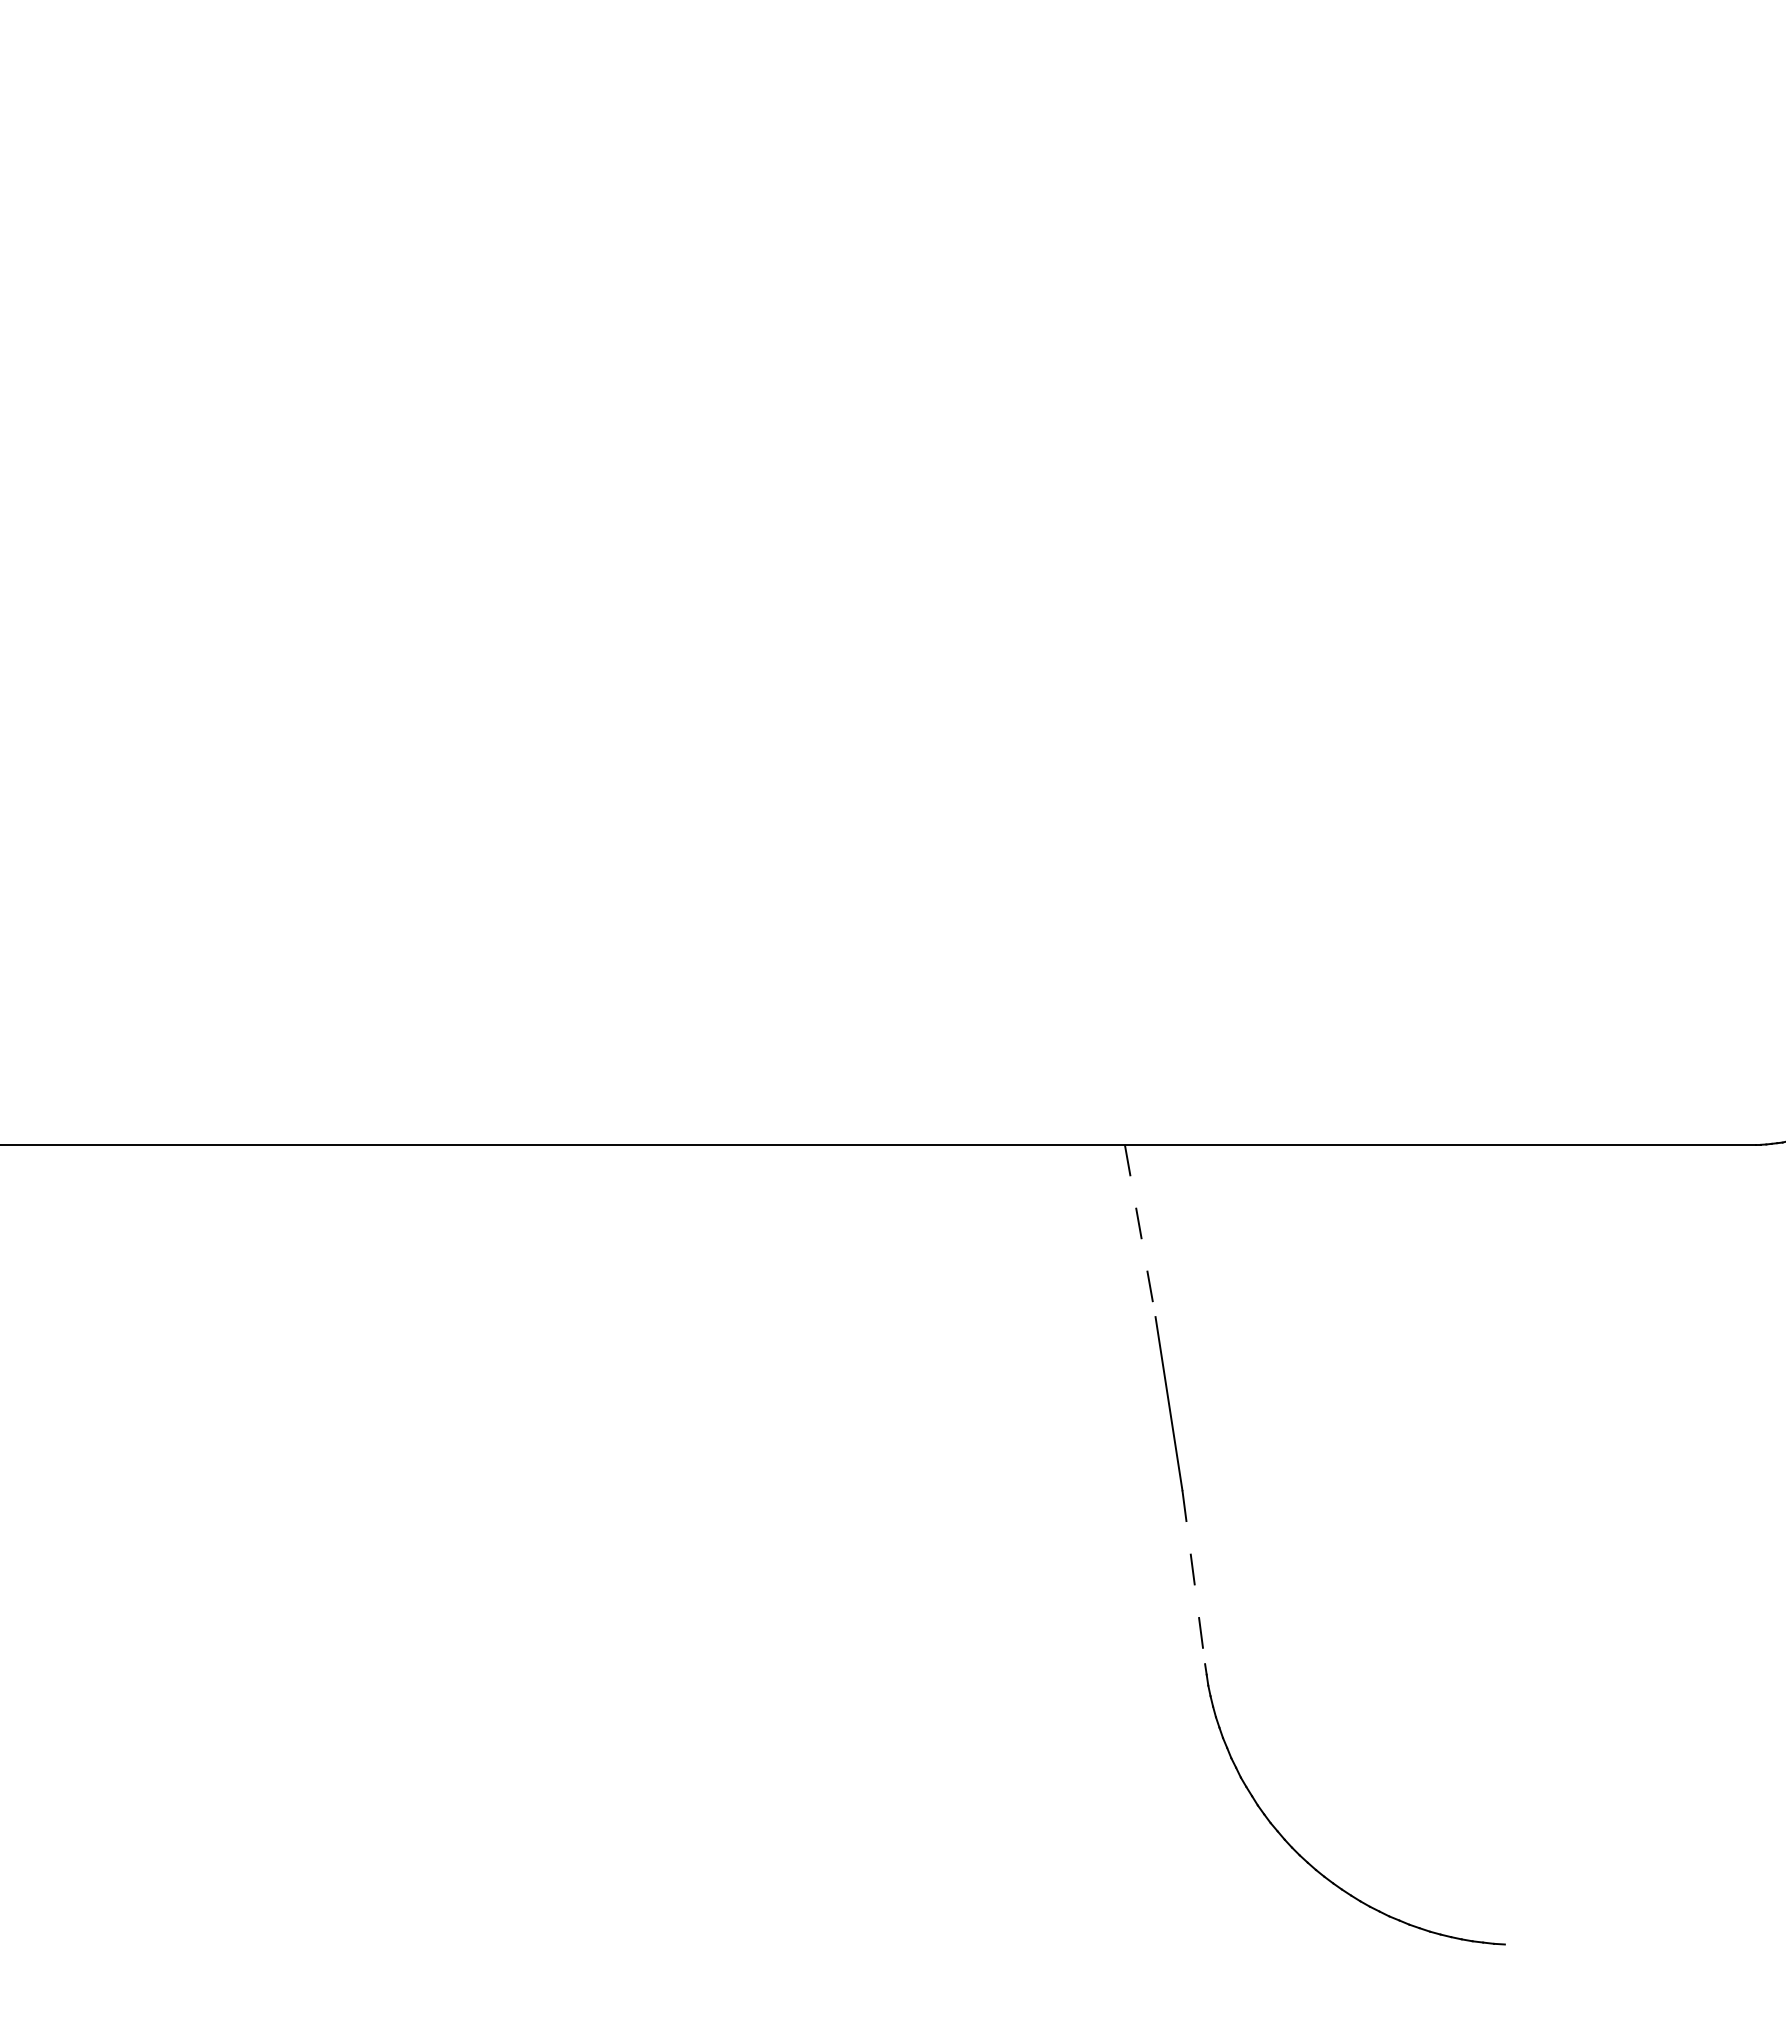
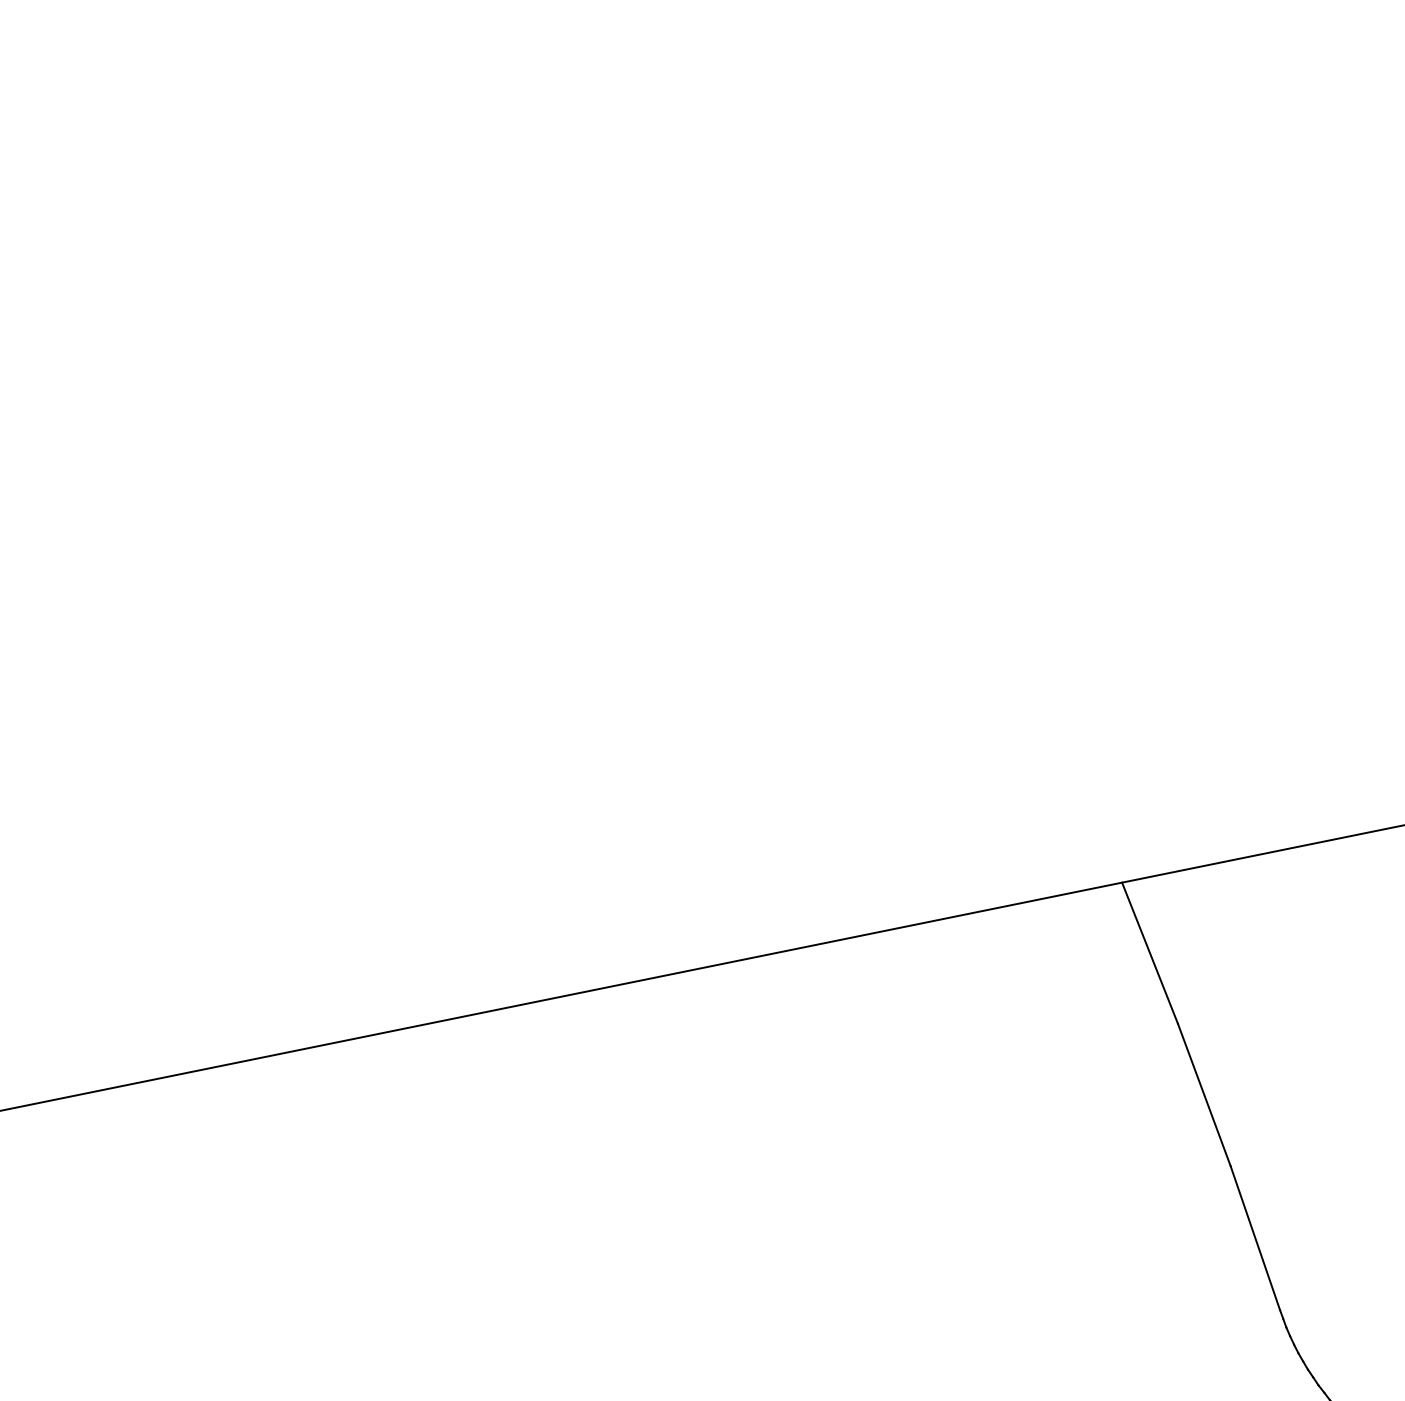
line: (1140, 1231) -> (1150, 953), dashed -> solid
line: (1193, 1577) -> (1255, 1238), dashed -> solid

